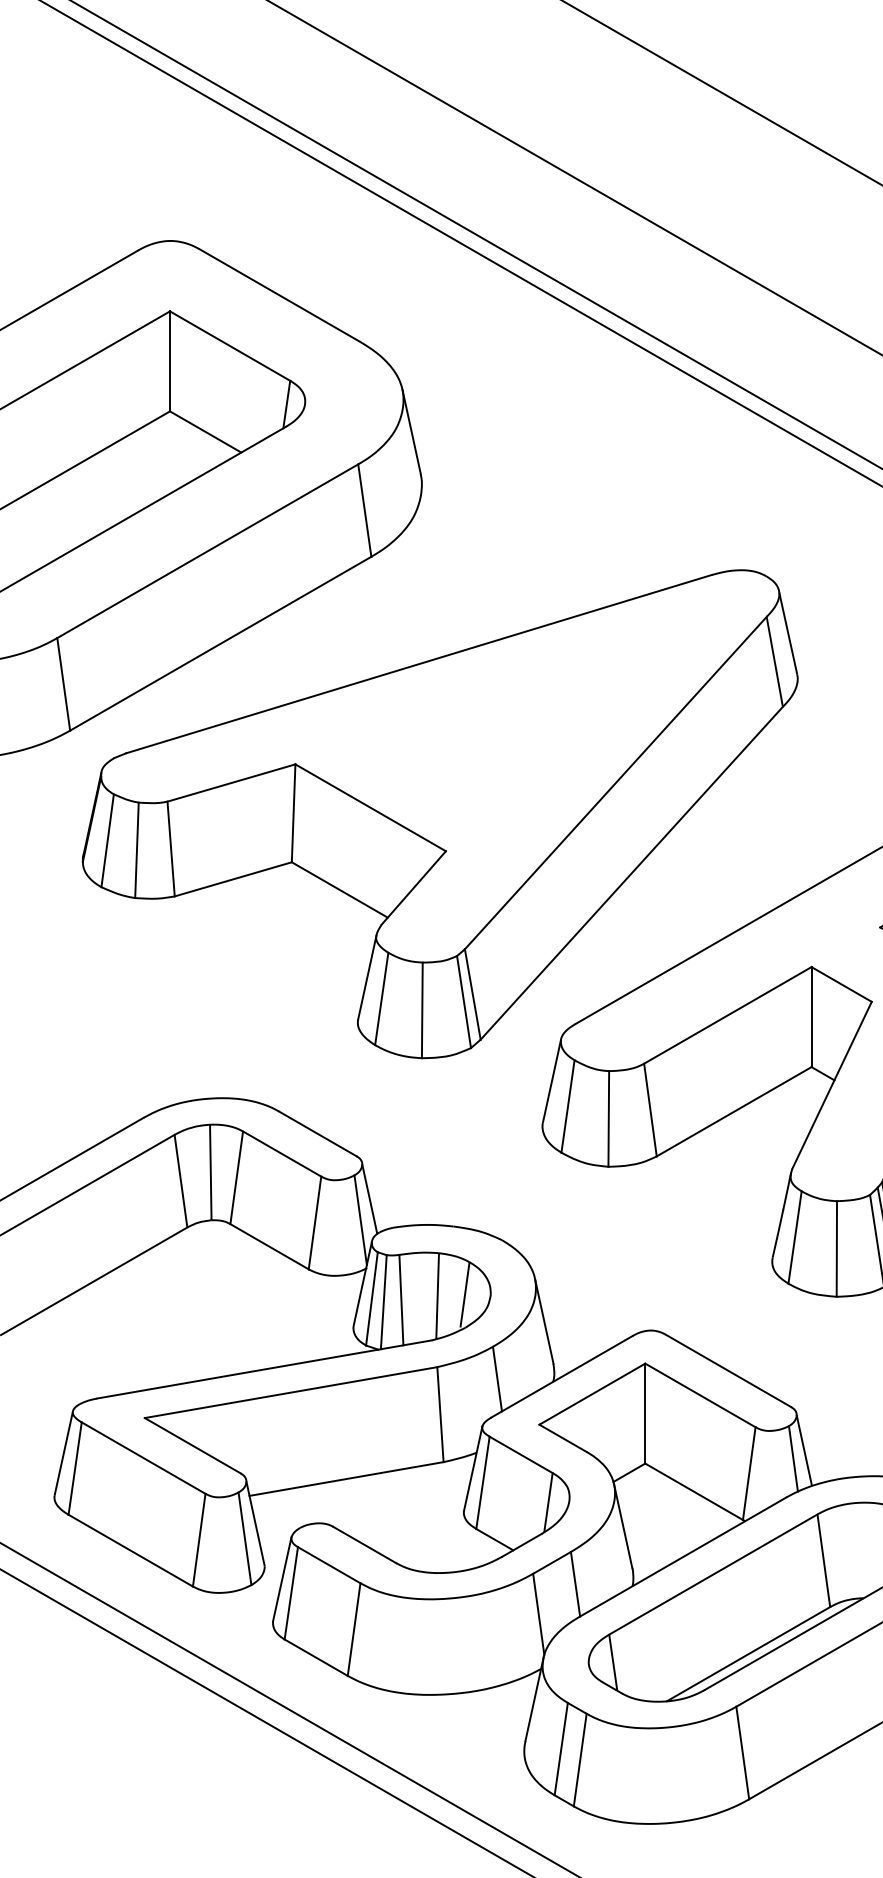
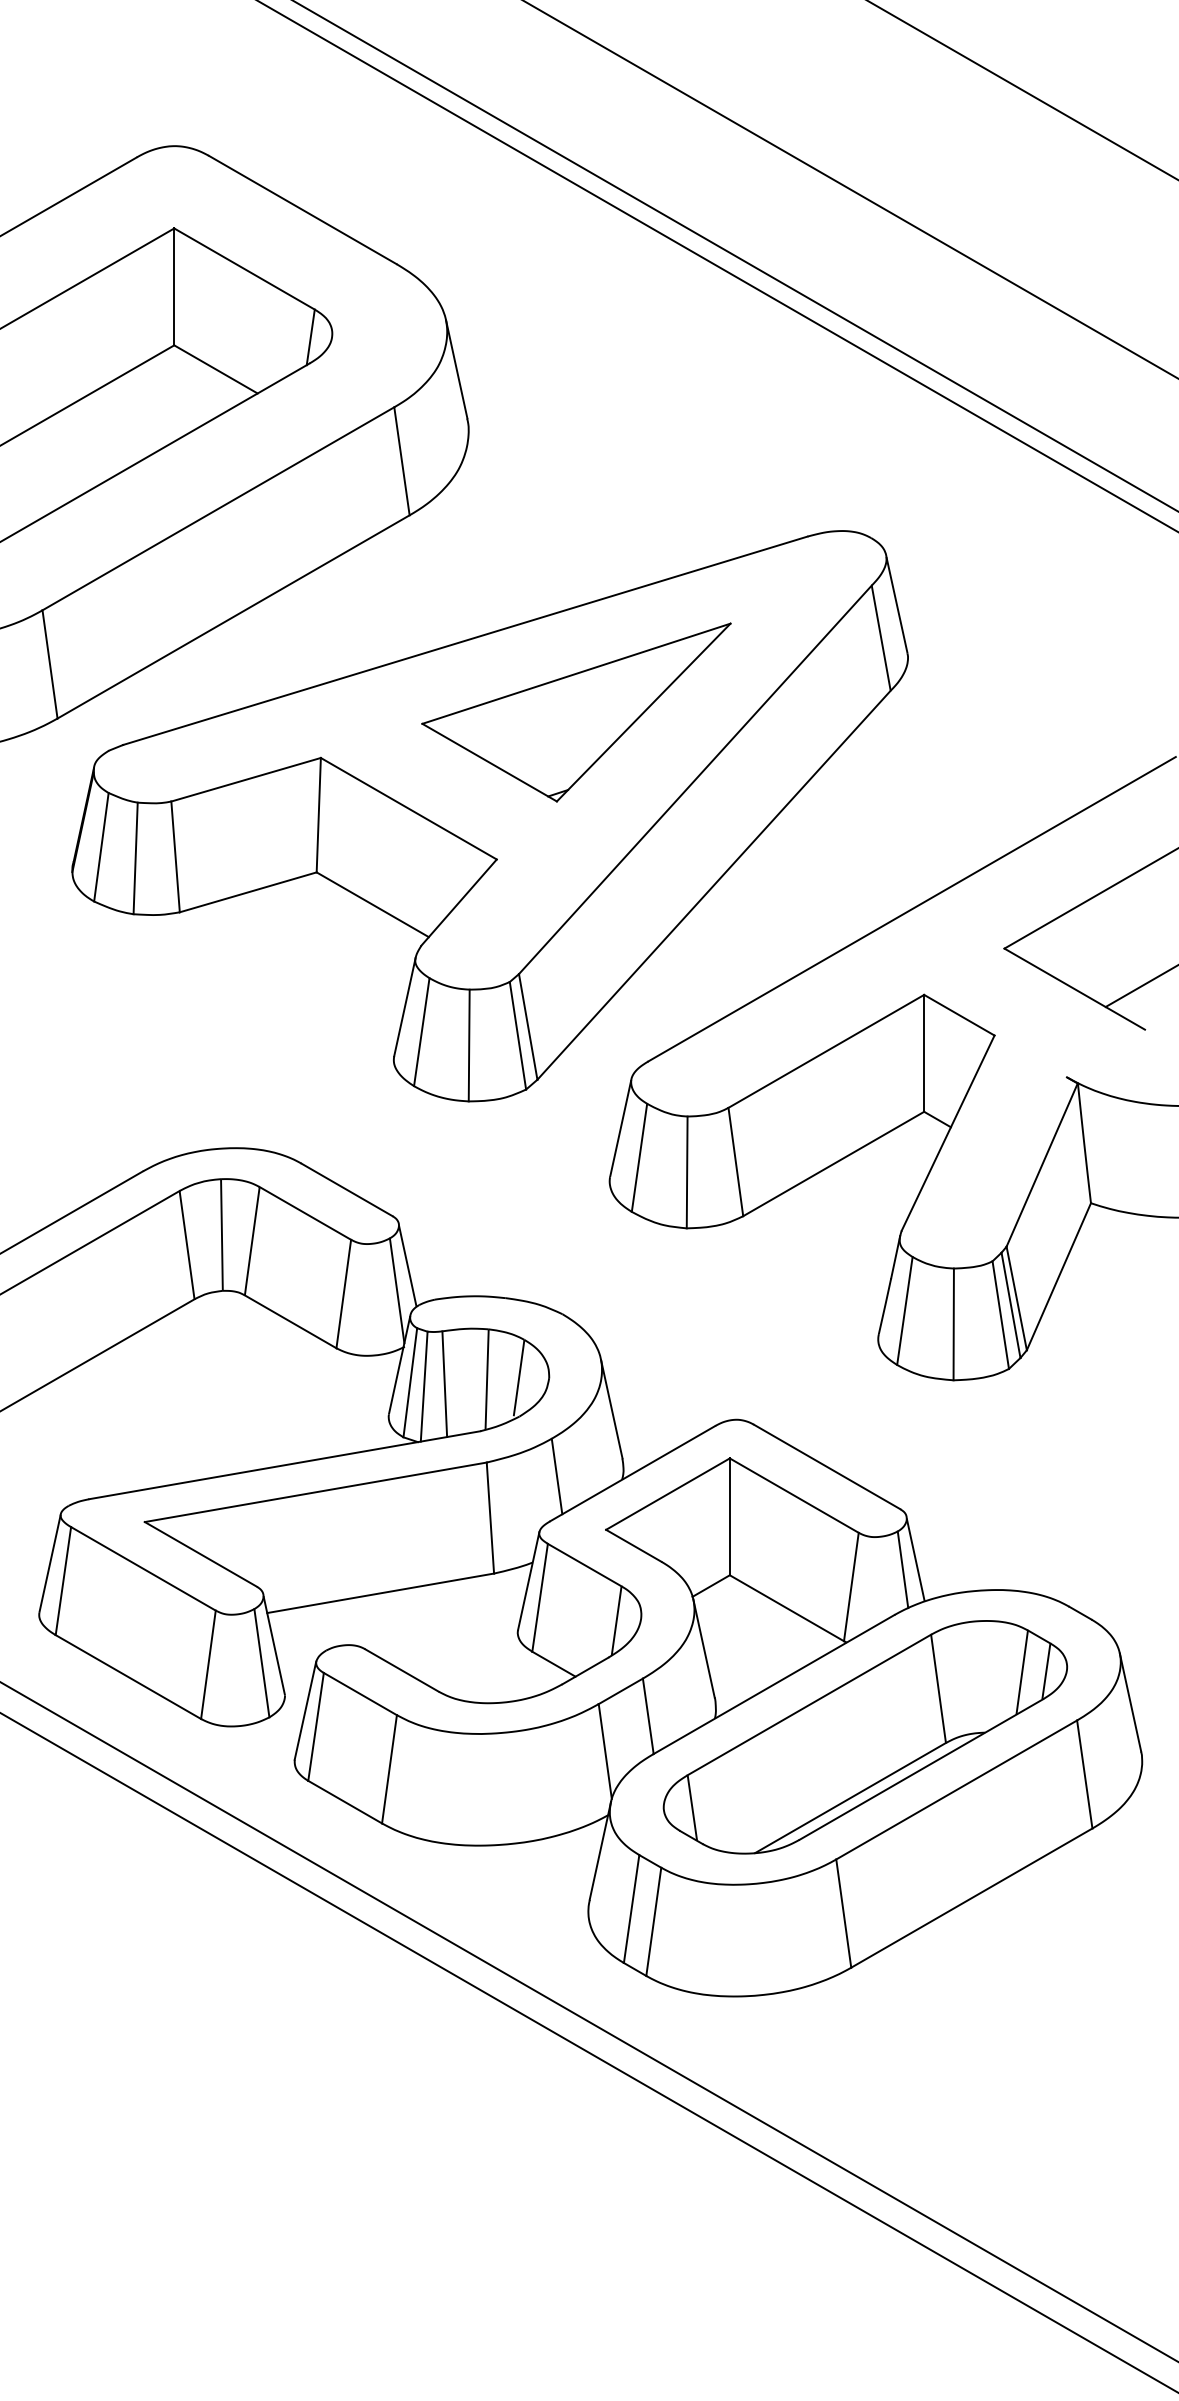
part: (514, 725) -> (576, 712), added

